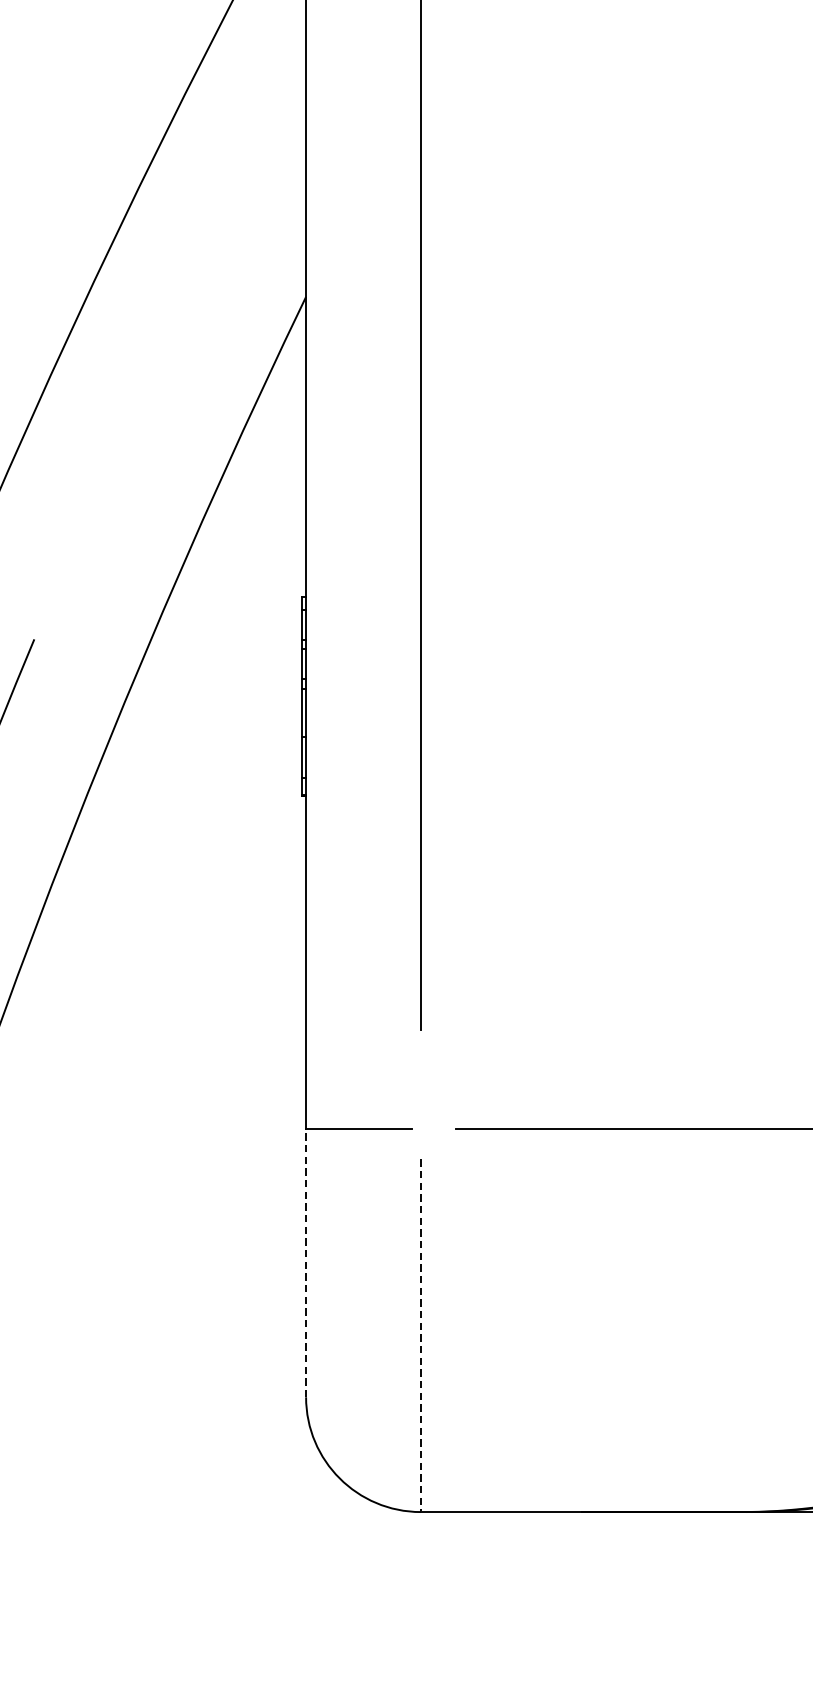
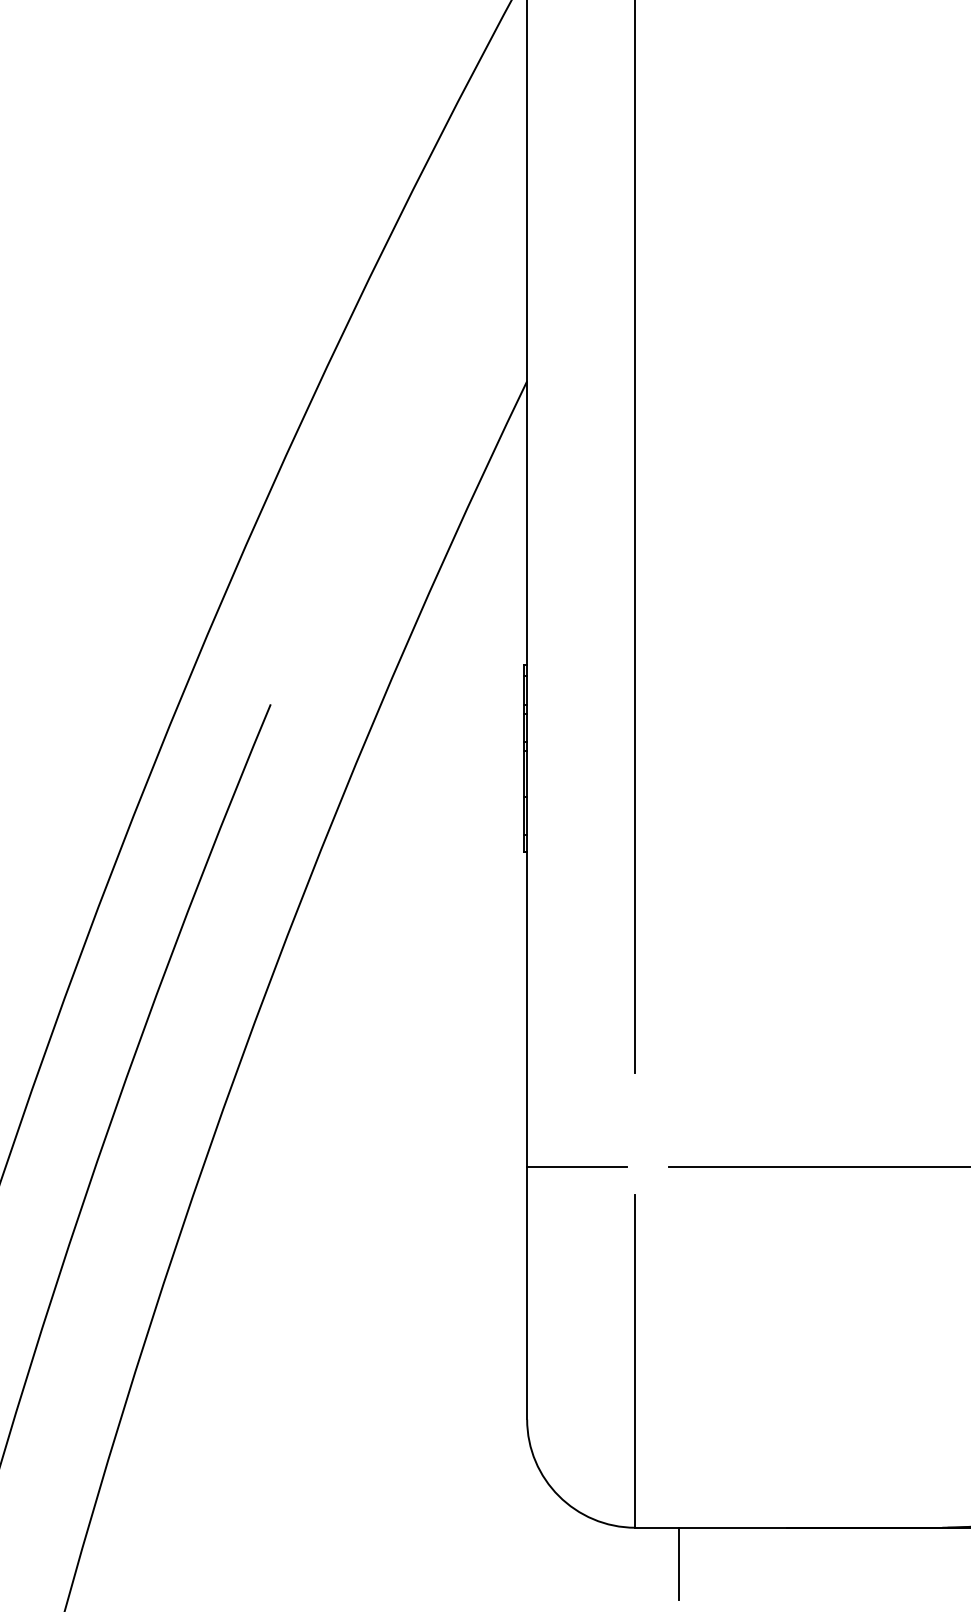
line: (306, 1262) -> (527, 1292), dashed -> solid
line: (420, 1334) -> (635, 1360), dashed -> solid
line: (466, 1549) -> (678, 1563), added

